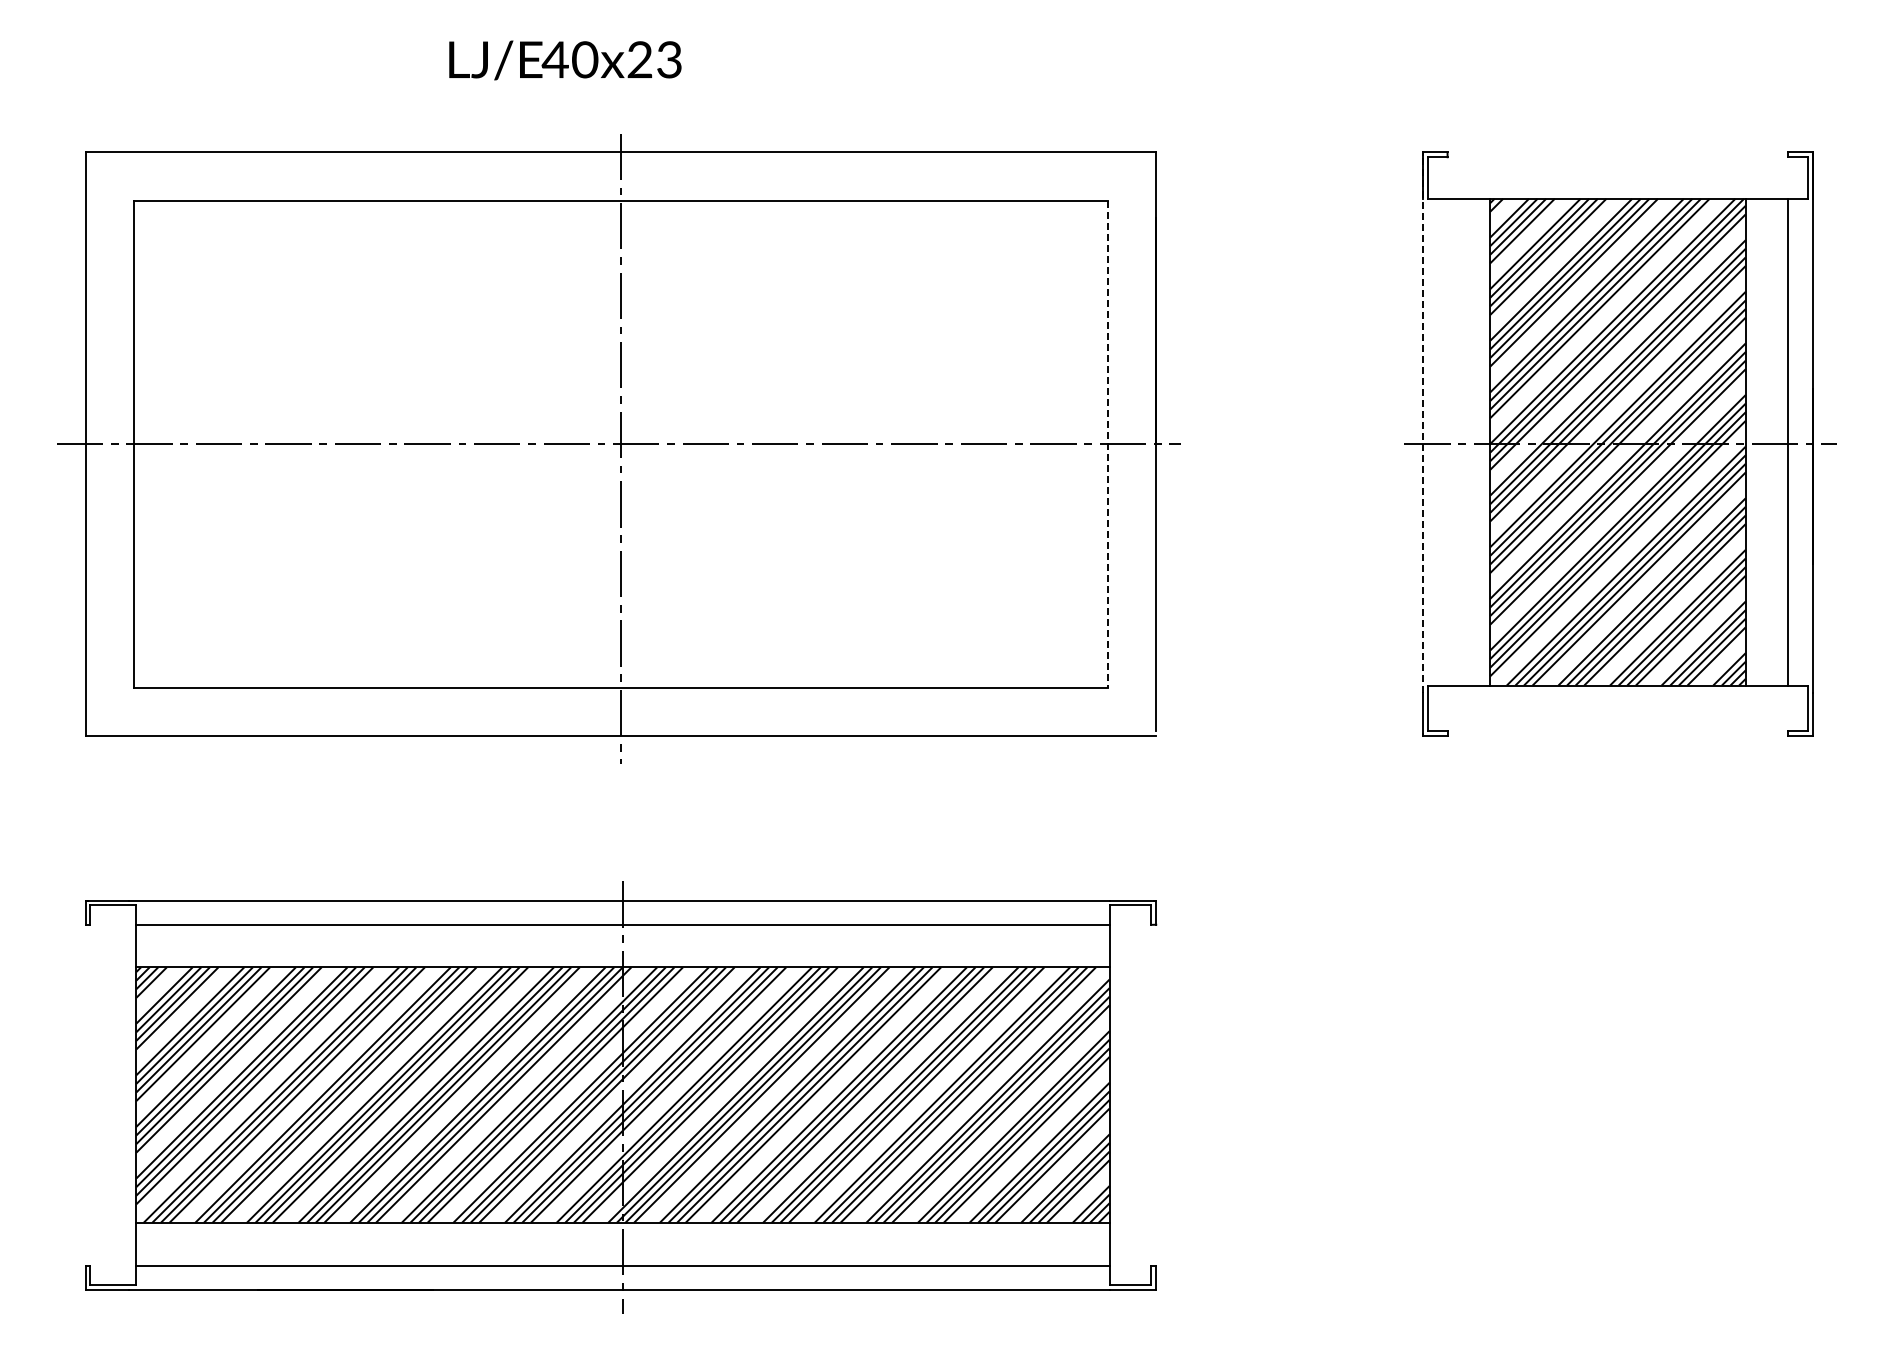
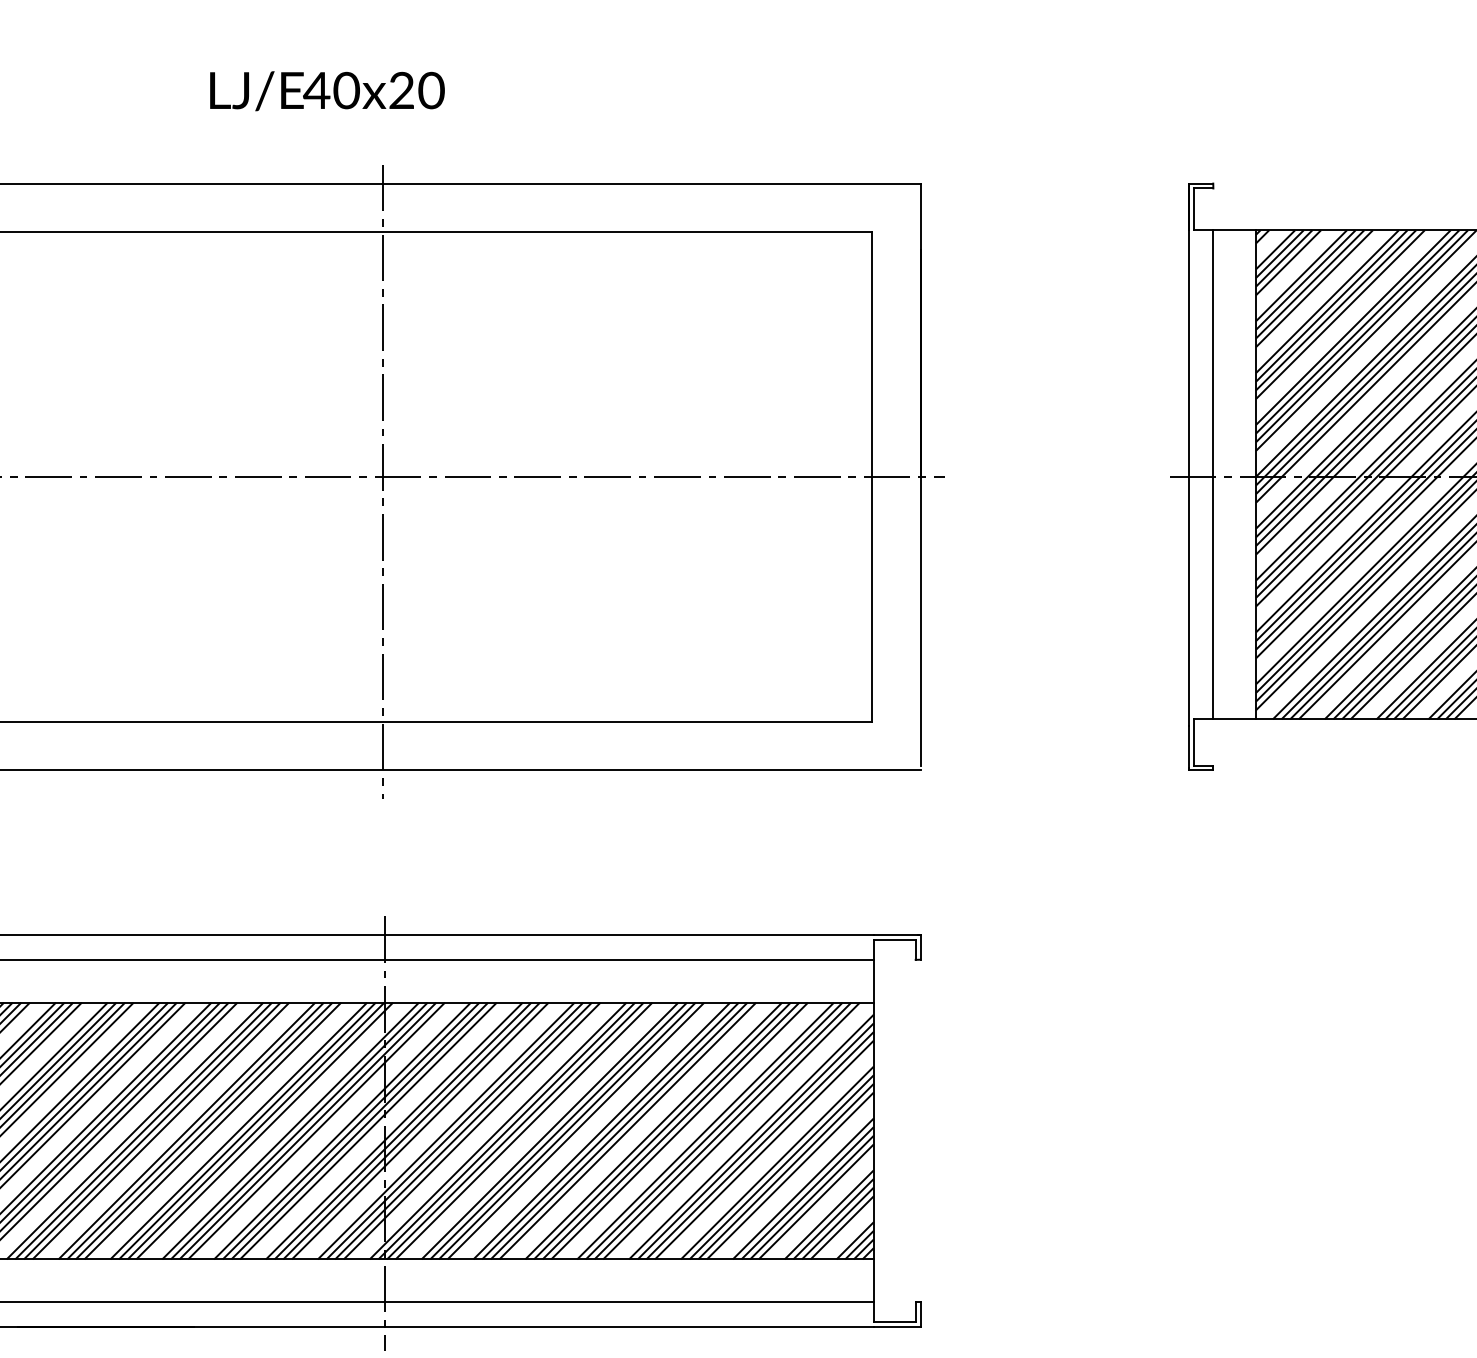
text: (669, 59) -> (431, 90), 40x23 -> 40x20
line: (1423, 421) -> (1189, 454), dashed -> solid
line: (1447, 441) -> (1213, 474), added
line: (1107, 444) -> (871, 477), dashed -> solid

